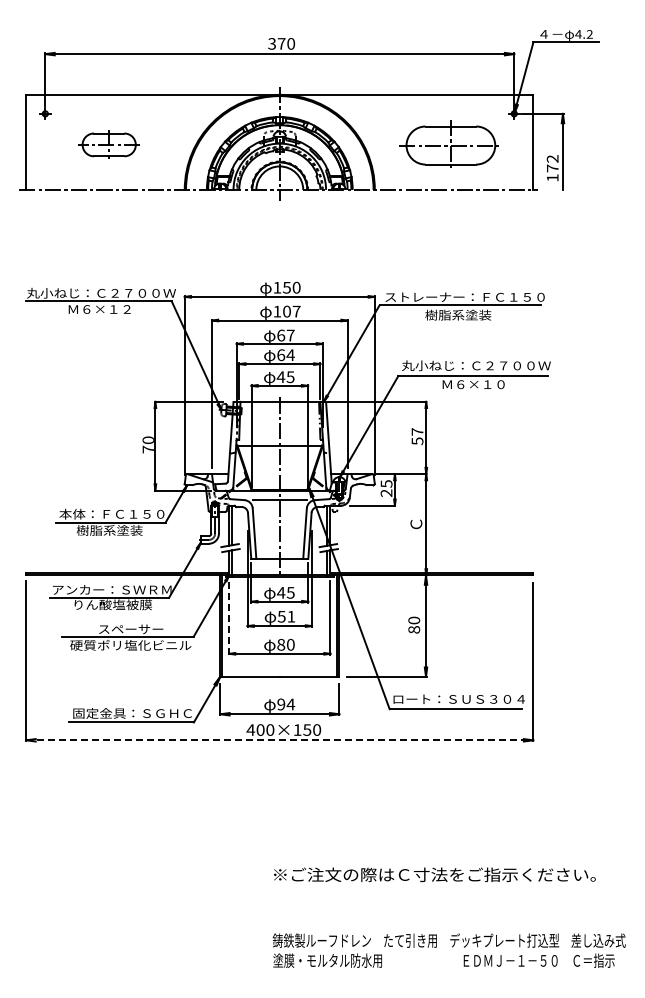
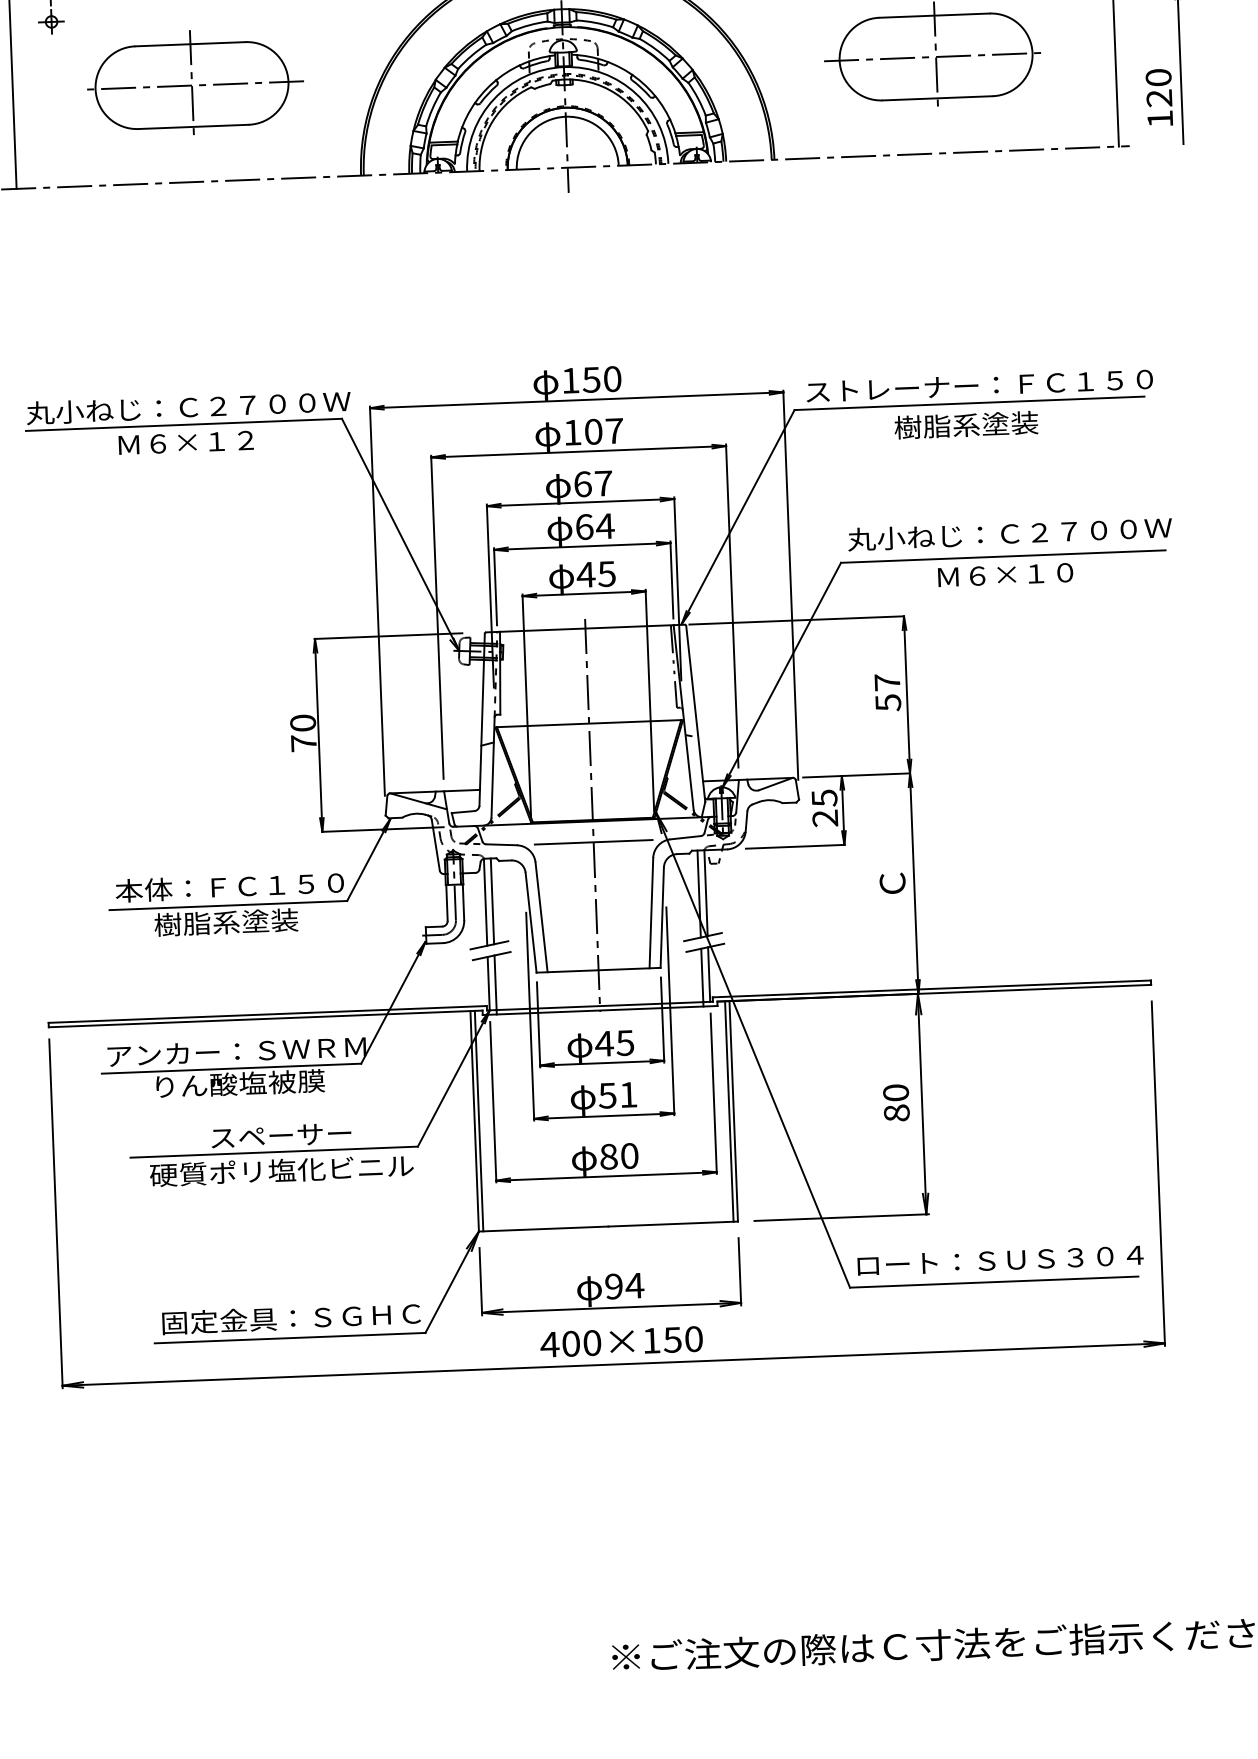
part: (109, 143) -> (193, 81), size x1.67
text: (552, 163) -> (1158, 87), 172 -> 120
line: (229, 617) -> (494, 1101), dashed -> solid
line: (280, 740) -> (615, 1364), dashed -> solid

